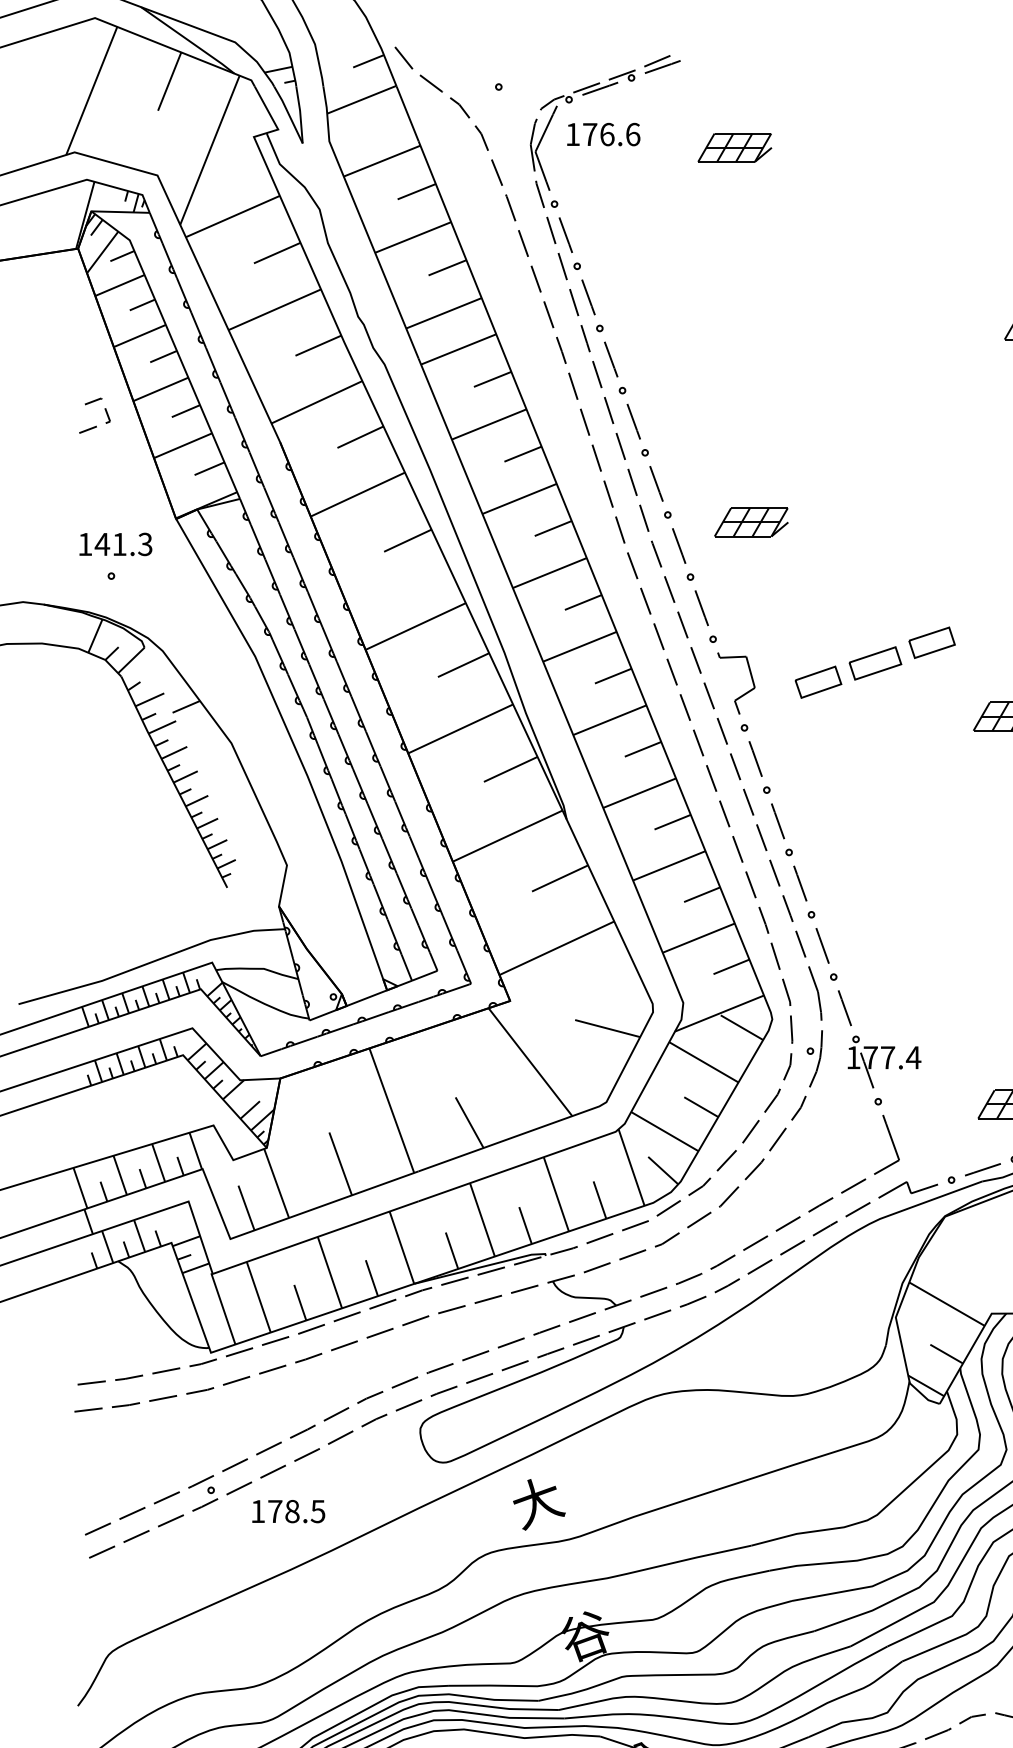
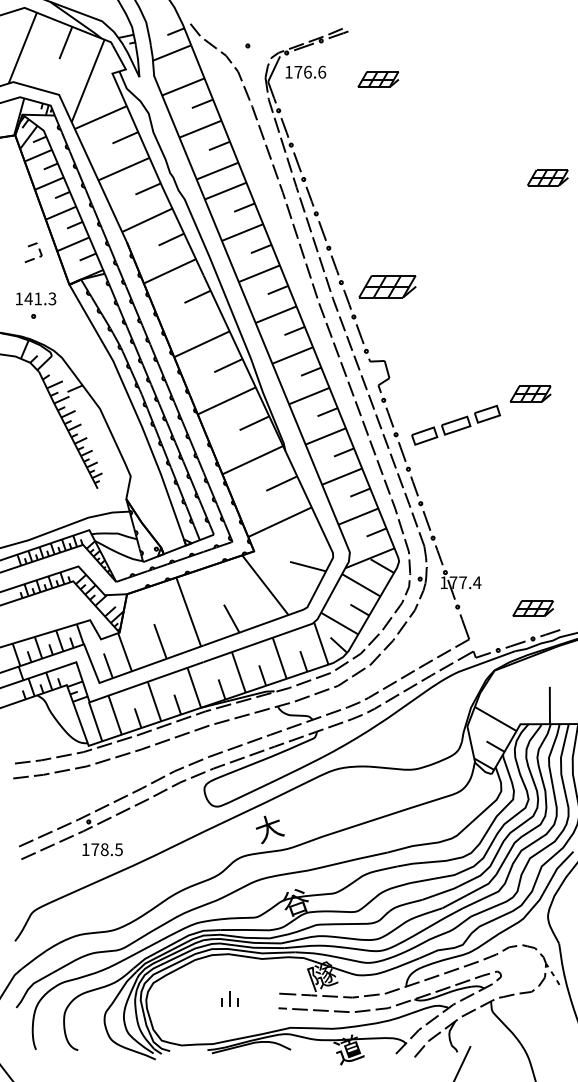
part: (94, 415) -> (33, 252), moved
part: (751, 521) -> (387, 286), size x1.4
part: (876, 661) -> (456, 424), moved
text: (288, 1511) -> (102, 849), moved

